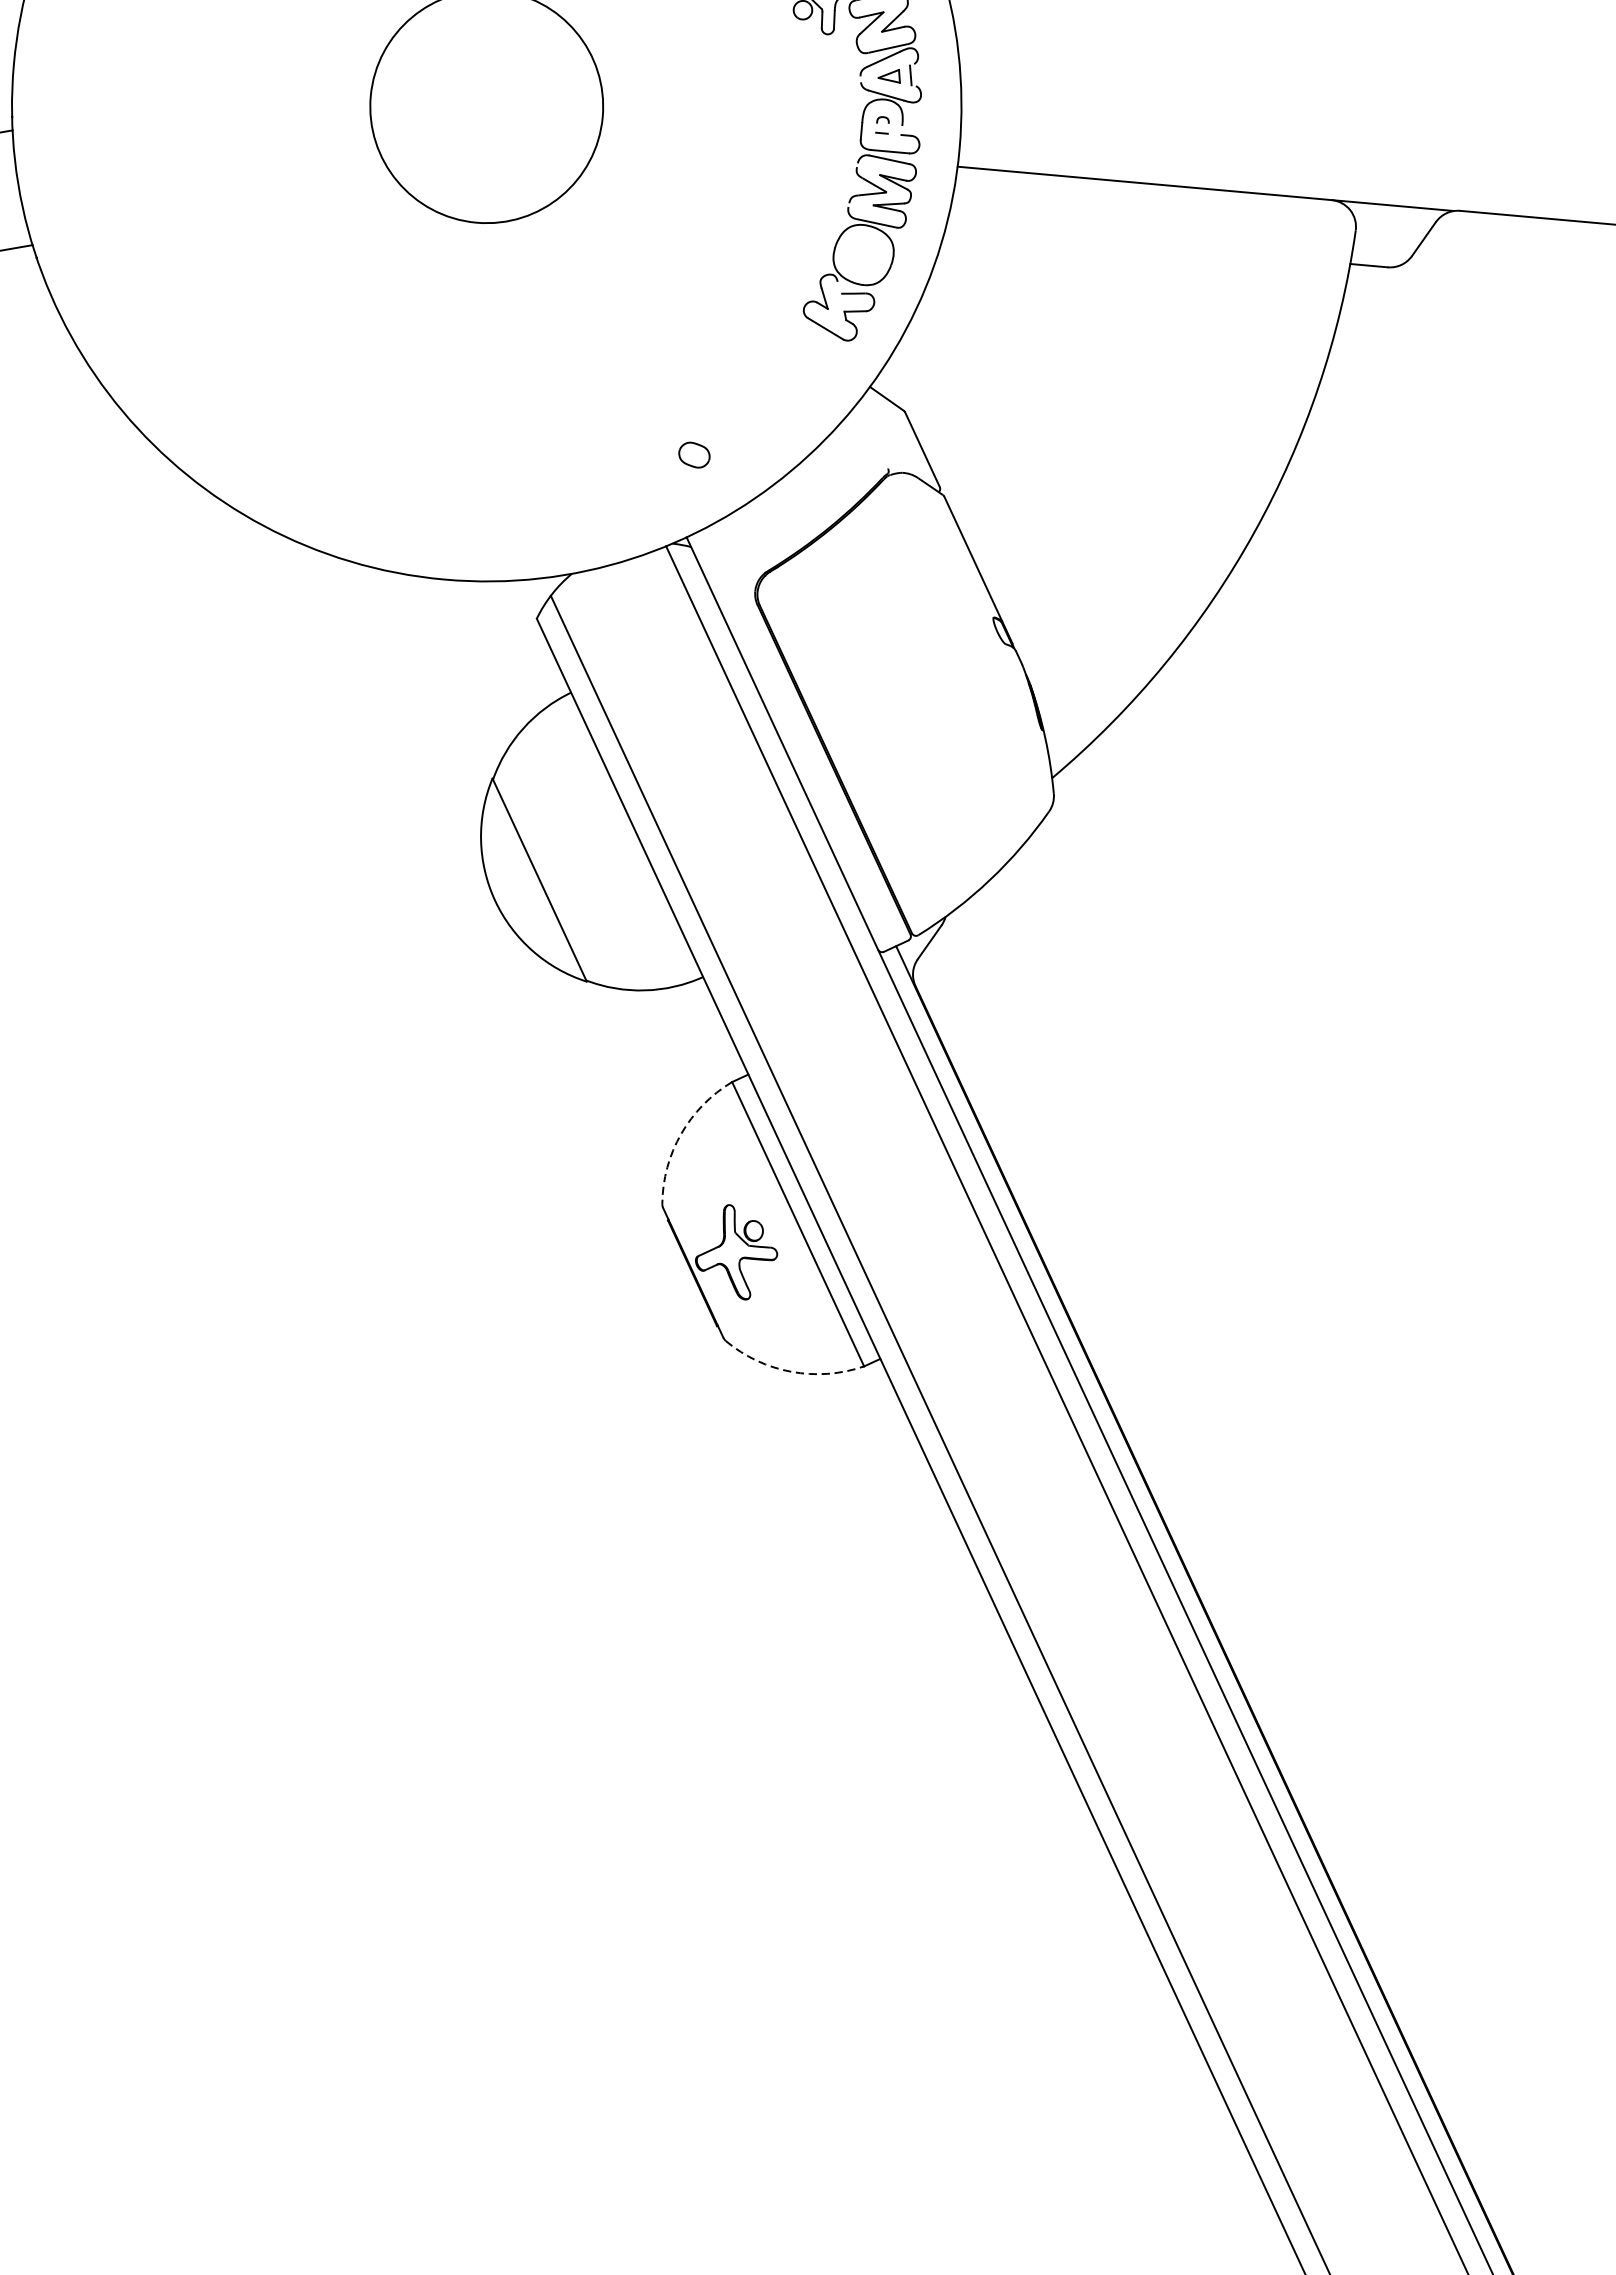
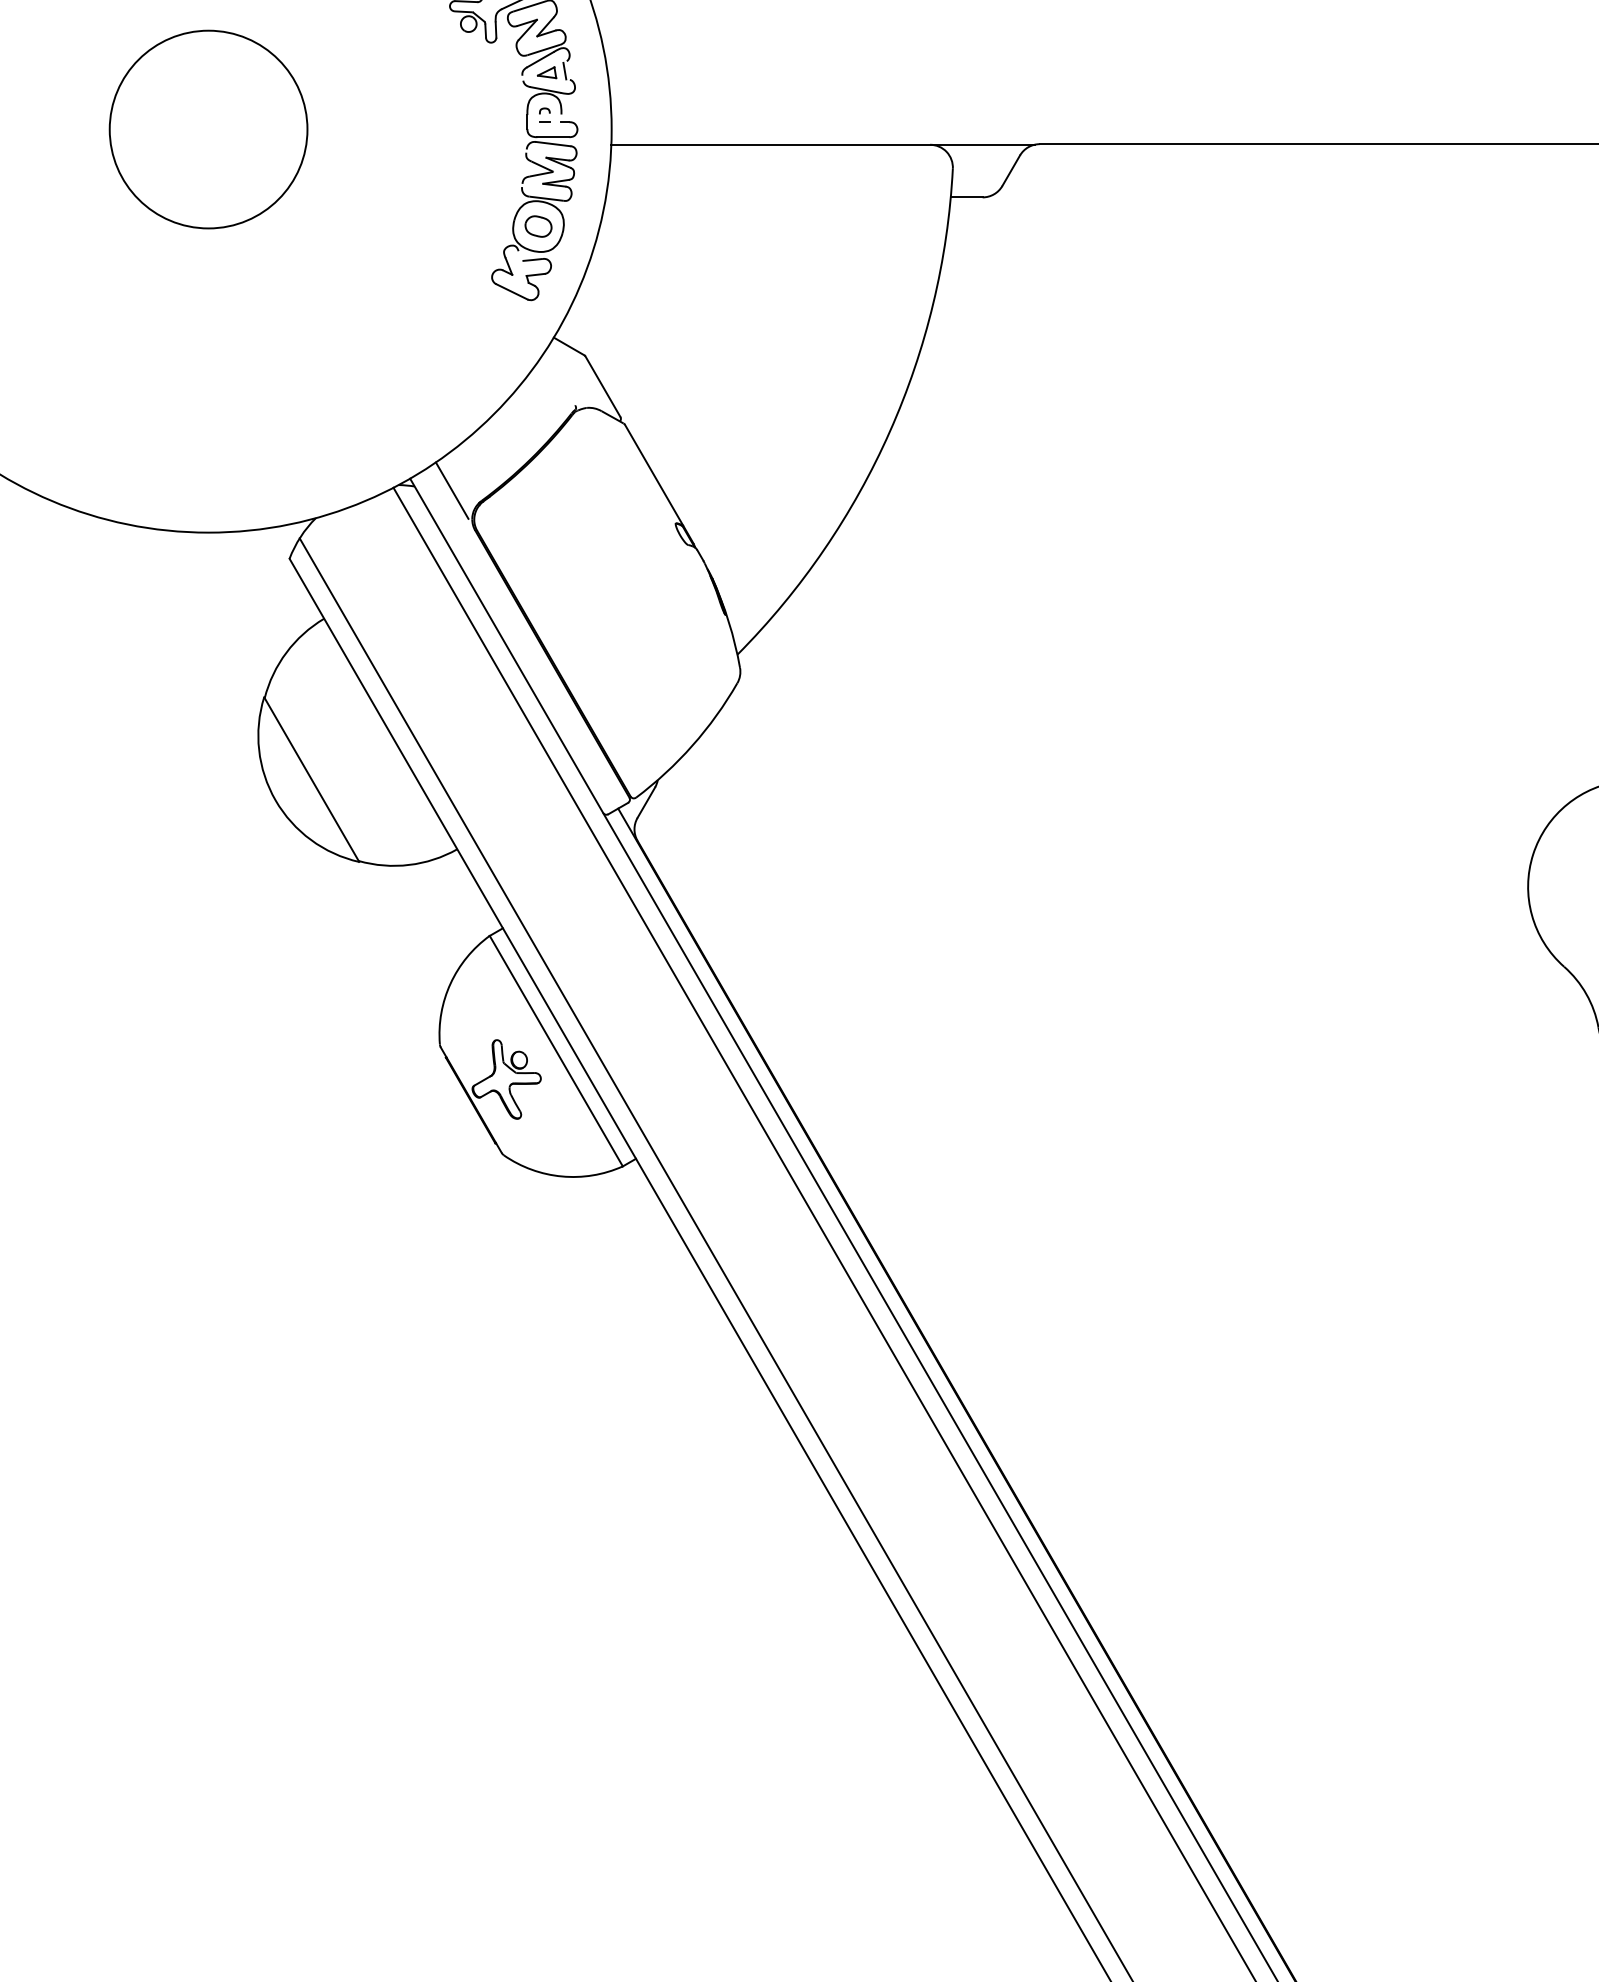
part: (694, 455) -> (538, 226), moved
line: (733, 555) -> (451, 490), added
arc: (681, 1133) -> (450, 983), dashed -> solid
arc: (791, 1371) -> (561, 1176), dashed -> solid

